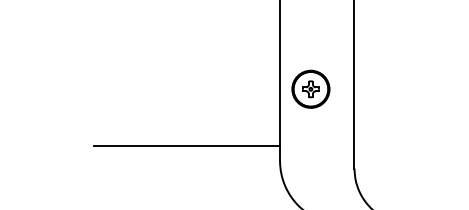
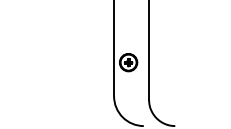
line: (187, 146) -> (70, 89), removed

